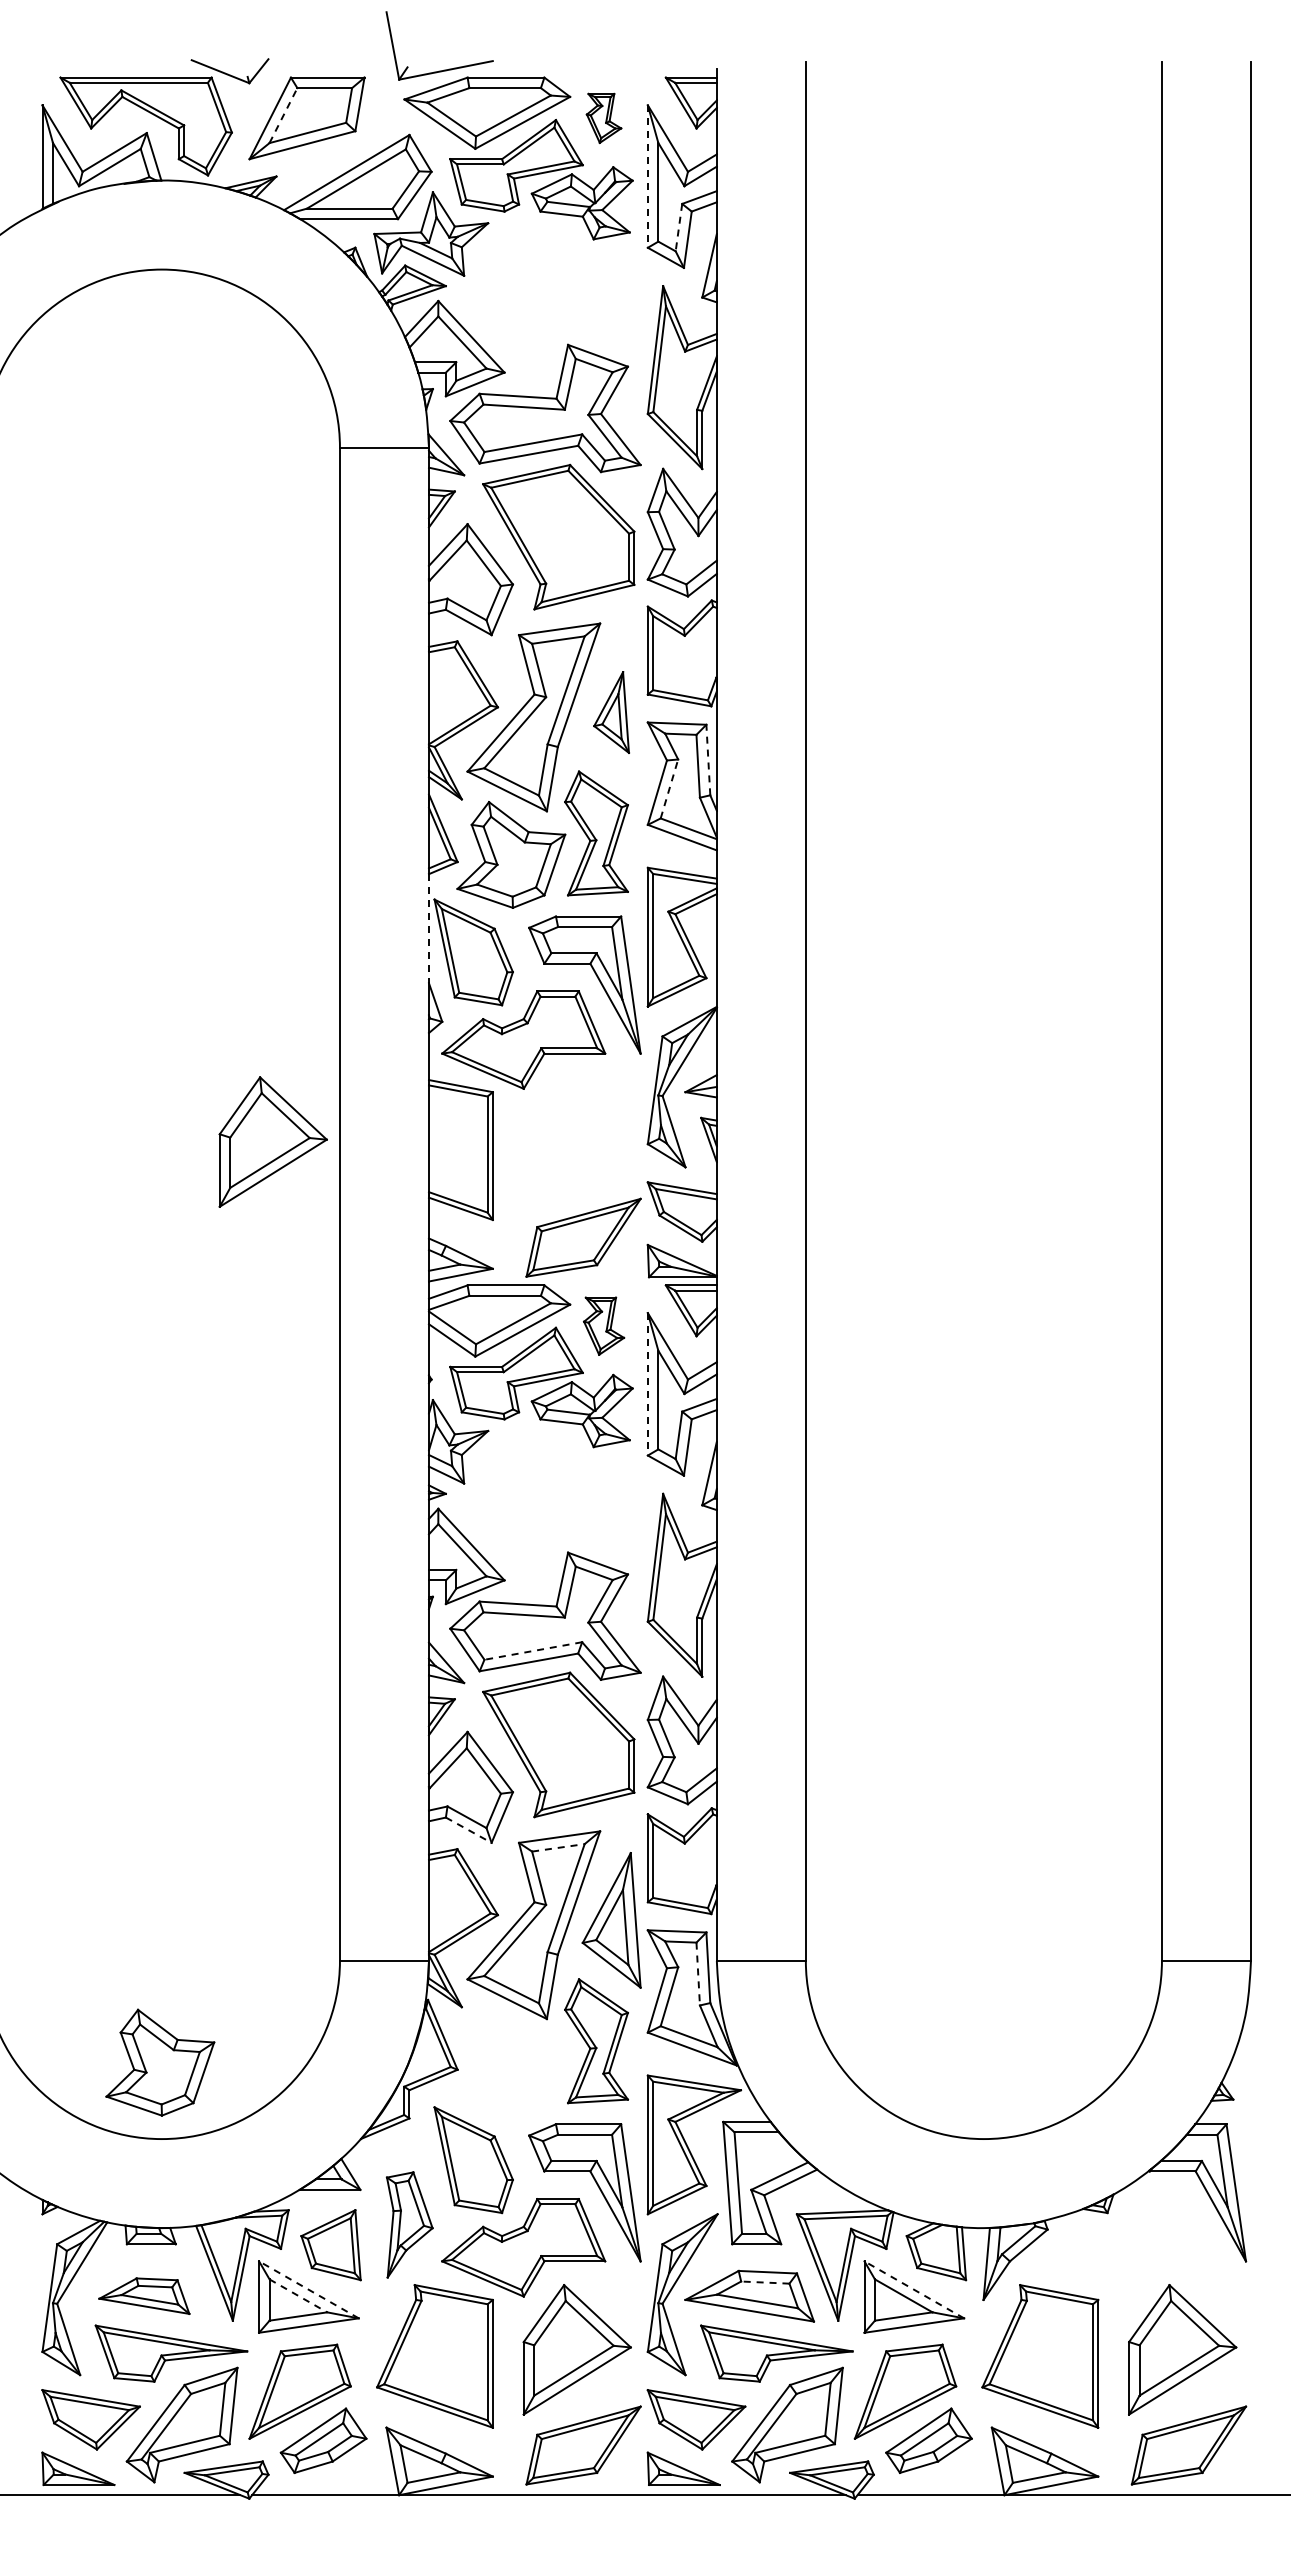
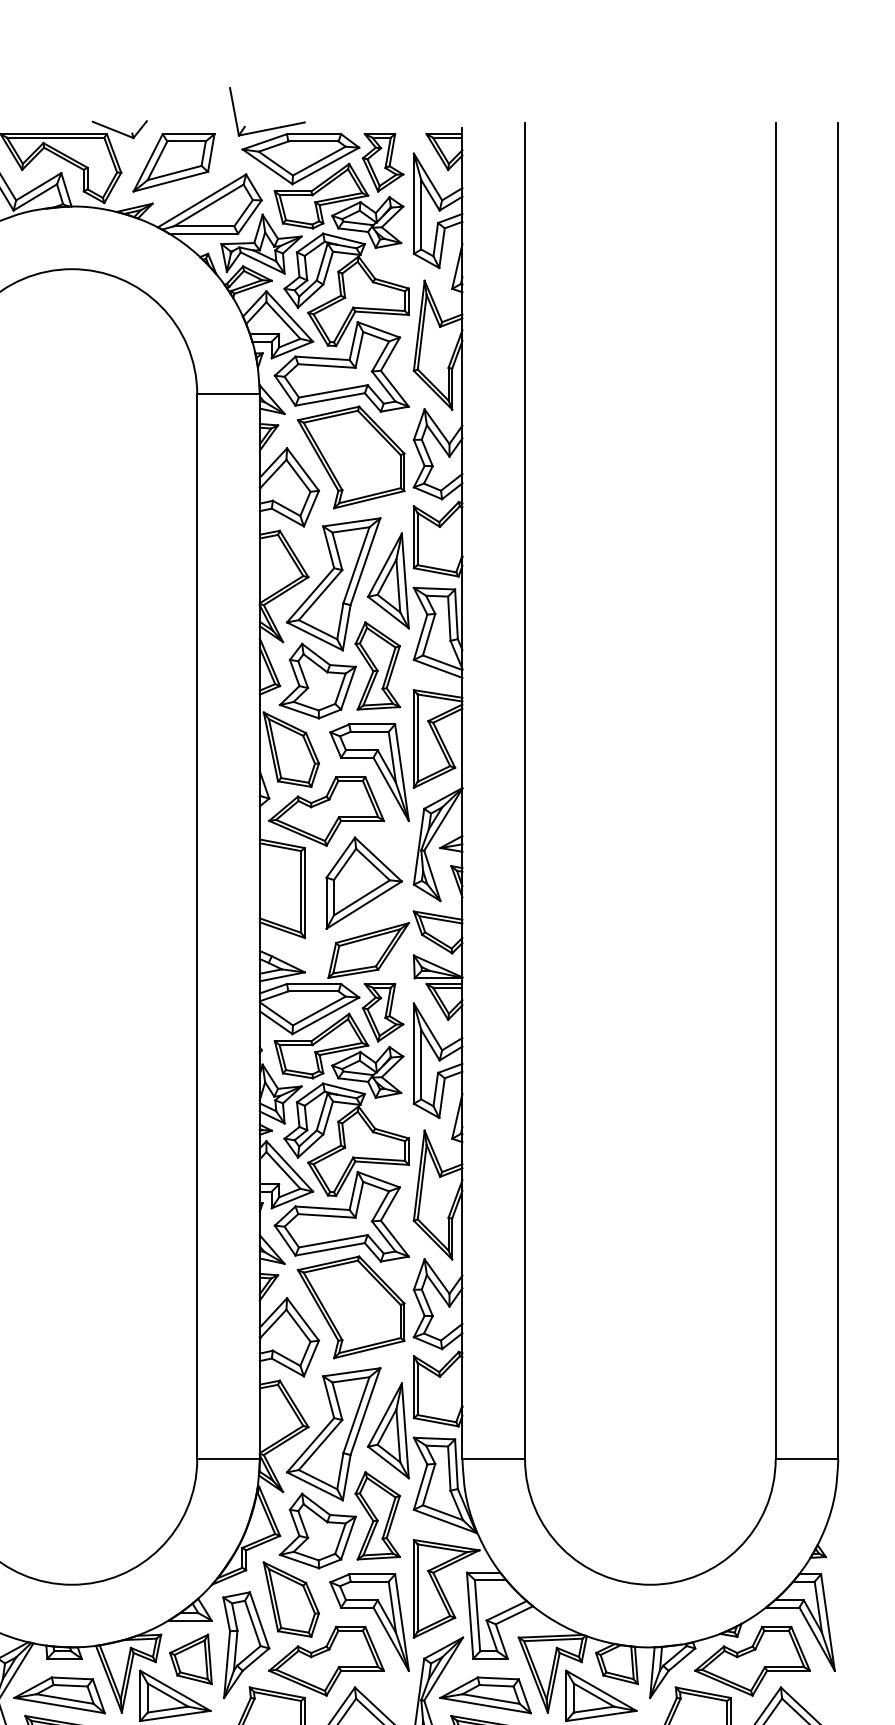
line: (283, 115) -> (157, 160), dashed -> solid
part: (603, 118) -> (382, 162), size x1.67
line: (647, 177) -> (413, 204), dashed -> solid
line: (678, 227) -> (435, 239), dashed -> solid
part: (552, 298) -> (346, 289), added
part: (611, 712) -> (388, 580), size x1.67
line: (708, 759) -> (456, 613), dashed -> solid
line: (669, 788) -> (429, 634), dashed -> solid
line: (428, 928) -> (259, 732), dashed -> solid
part: (272, 1141) -> (363, 882), moved
part: (603, 1326) -> (382, 1012), size x1.43
line: (647, 1384) -> (413, 1053), dashed -> solid
part: (552, 1506) -> (346, 1139), added
line: (533, 1651) -> (333, 1241), dashed -> solid
line: (469, 1830) -> (288, 1367), dashed -> solid
line: (558, 1847) -> (351, 1379), dashed -> solid
line: (698, 1974) -> (449, 1468), dashed -> solid
part: (160, 2062) -> (317, 1530), moved
part: (409, 2224) -> (246, 1644), size x1.43
part: (1128, 2247) -> (752, 1661), added
line: (764, 2282) -> (495, 1685), dashed -> solid
line: (308, 2289) -> (175, 1690), dashed -> solid
line: (913, 2289) -> (600, 1690), dashed -> solid
part: (144, 2295) -> (59, 1694), size x1.43
line: (298, 2296) -> (168, 1695), dashed -> solid

